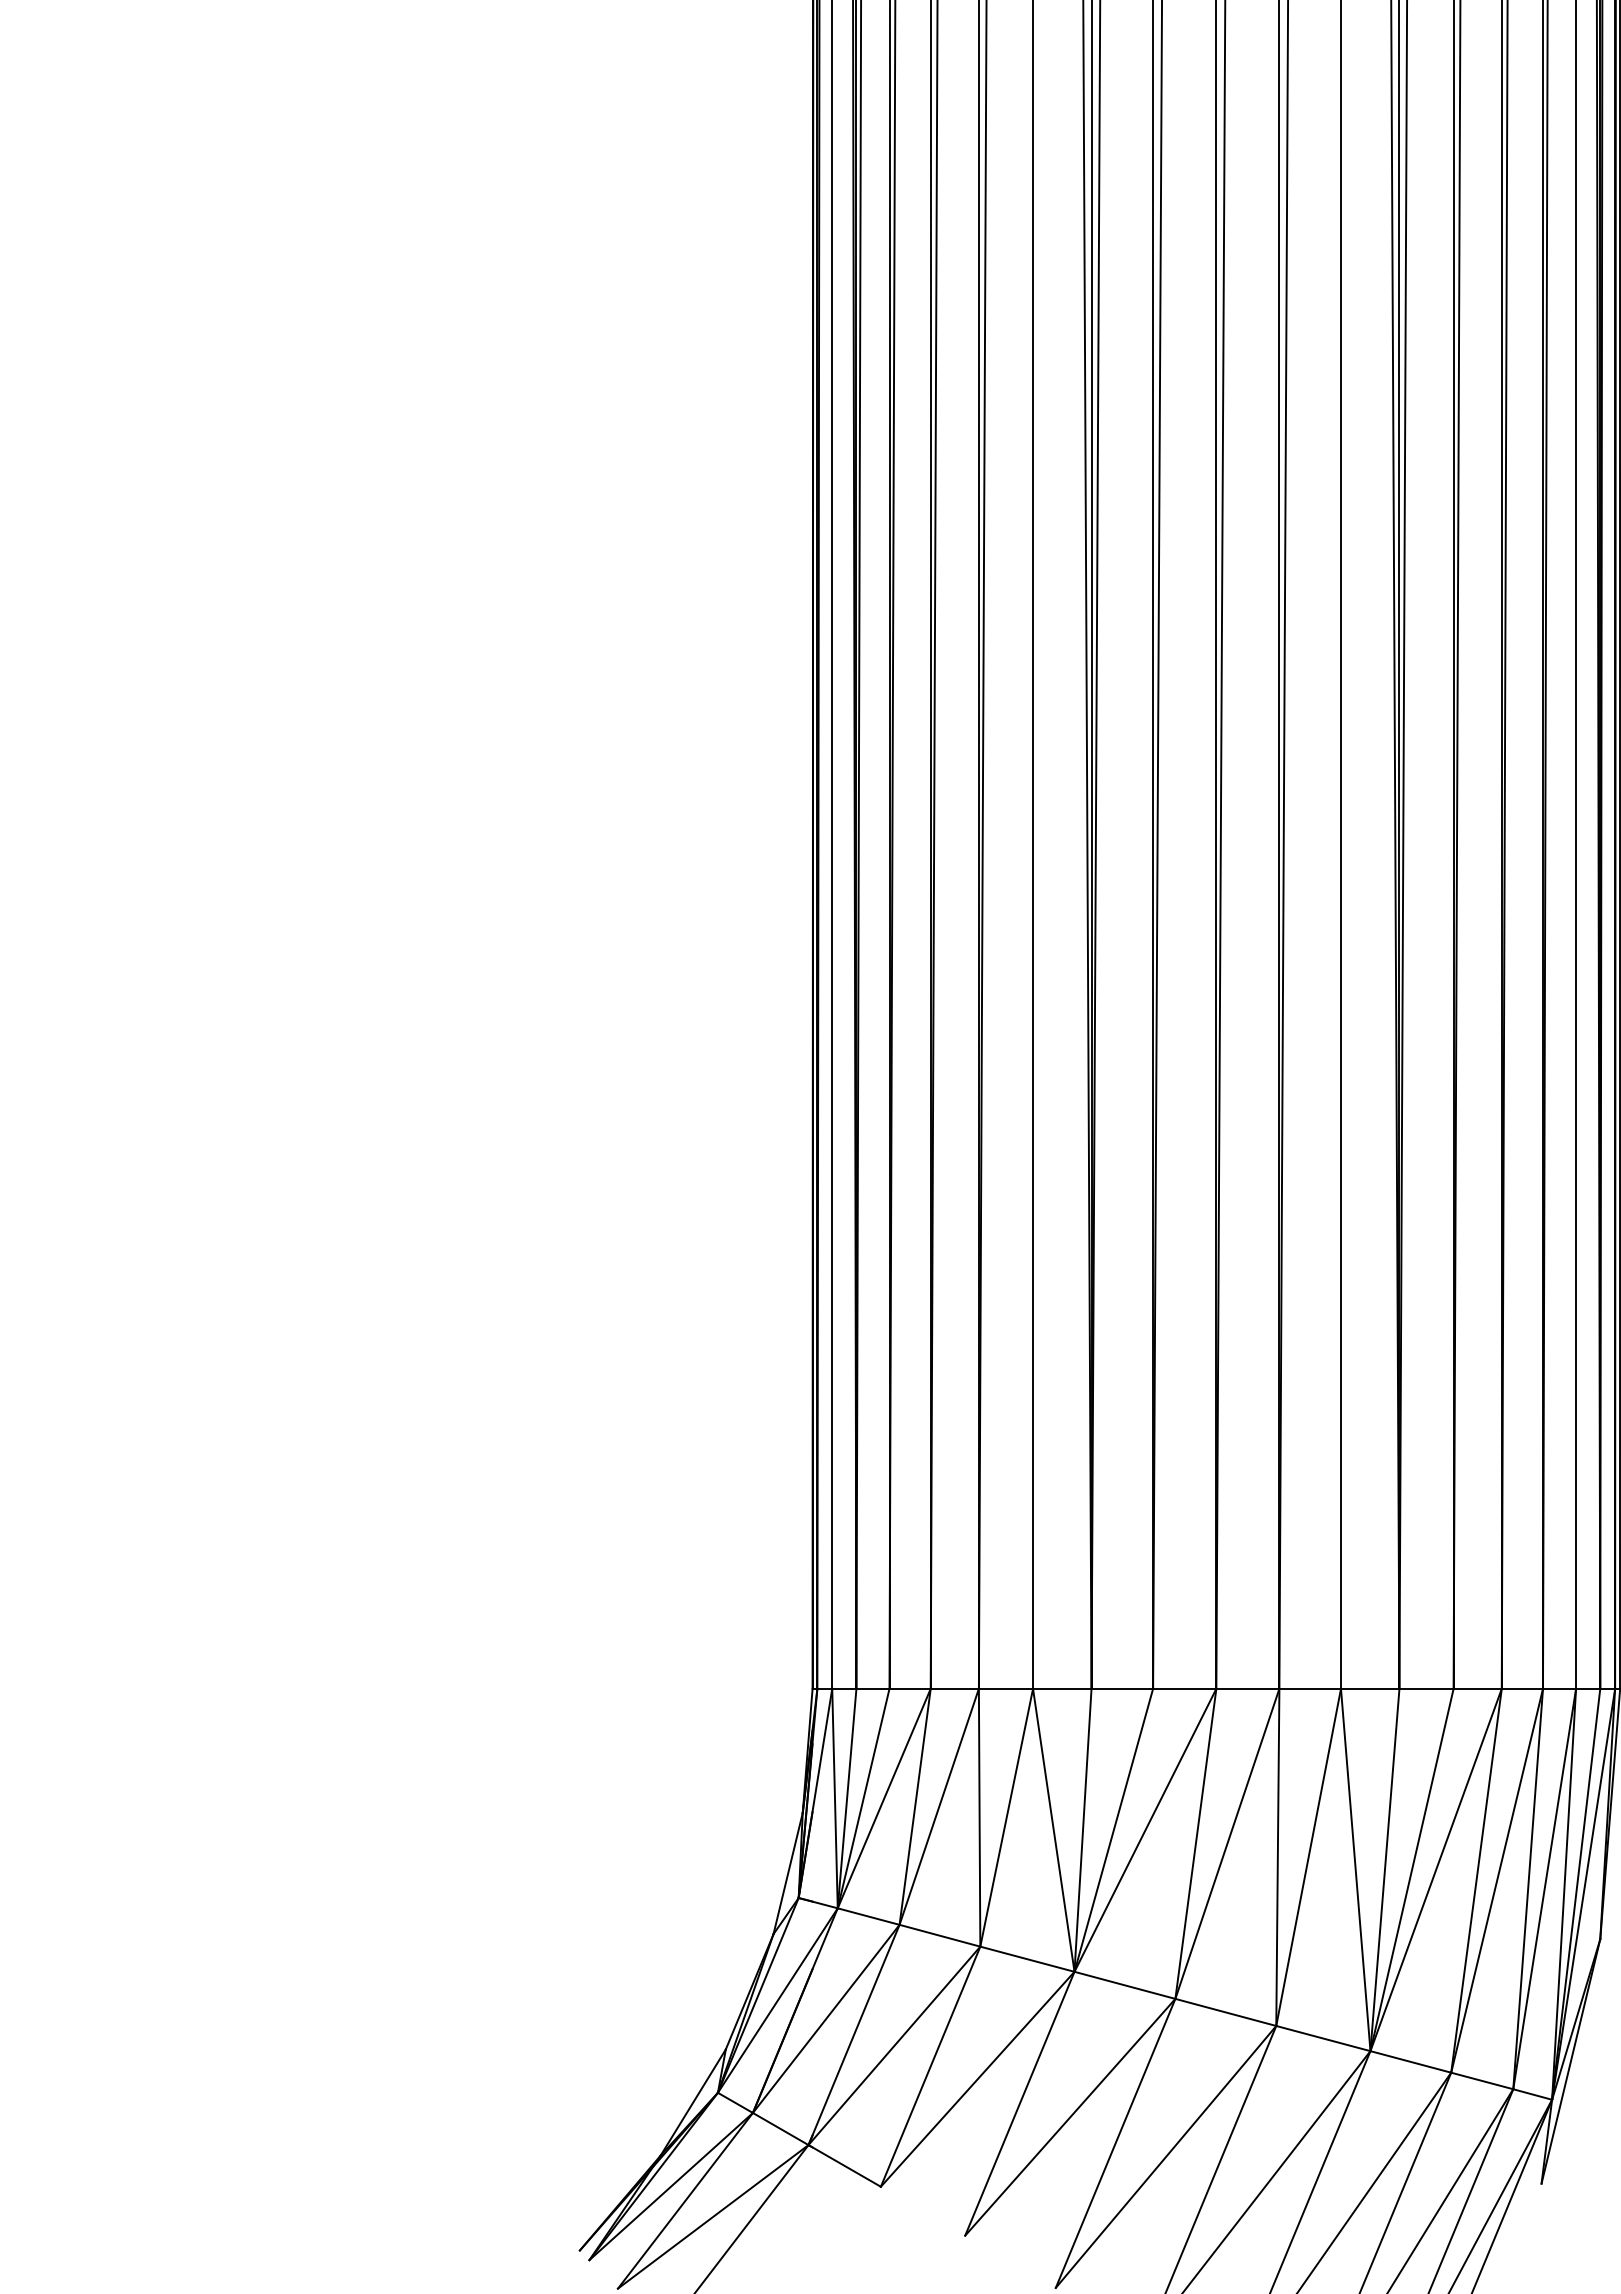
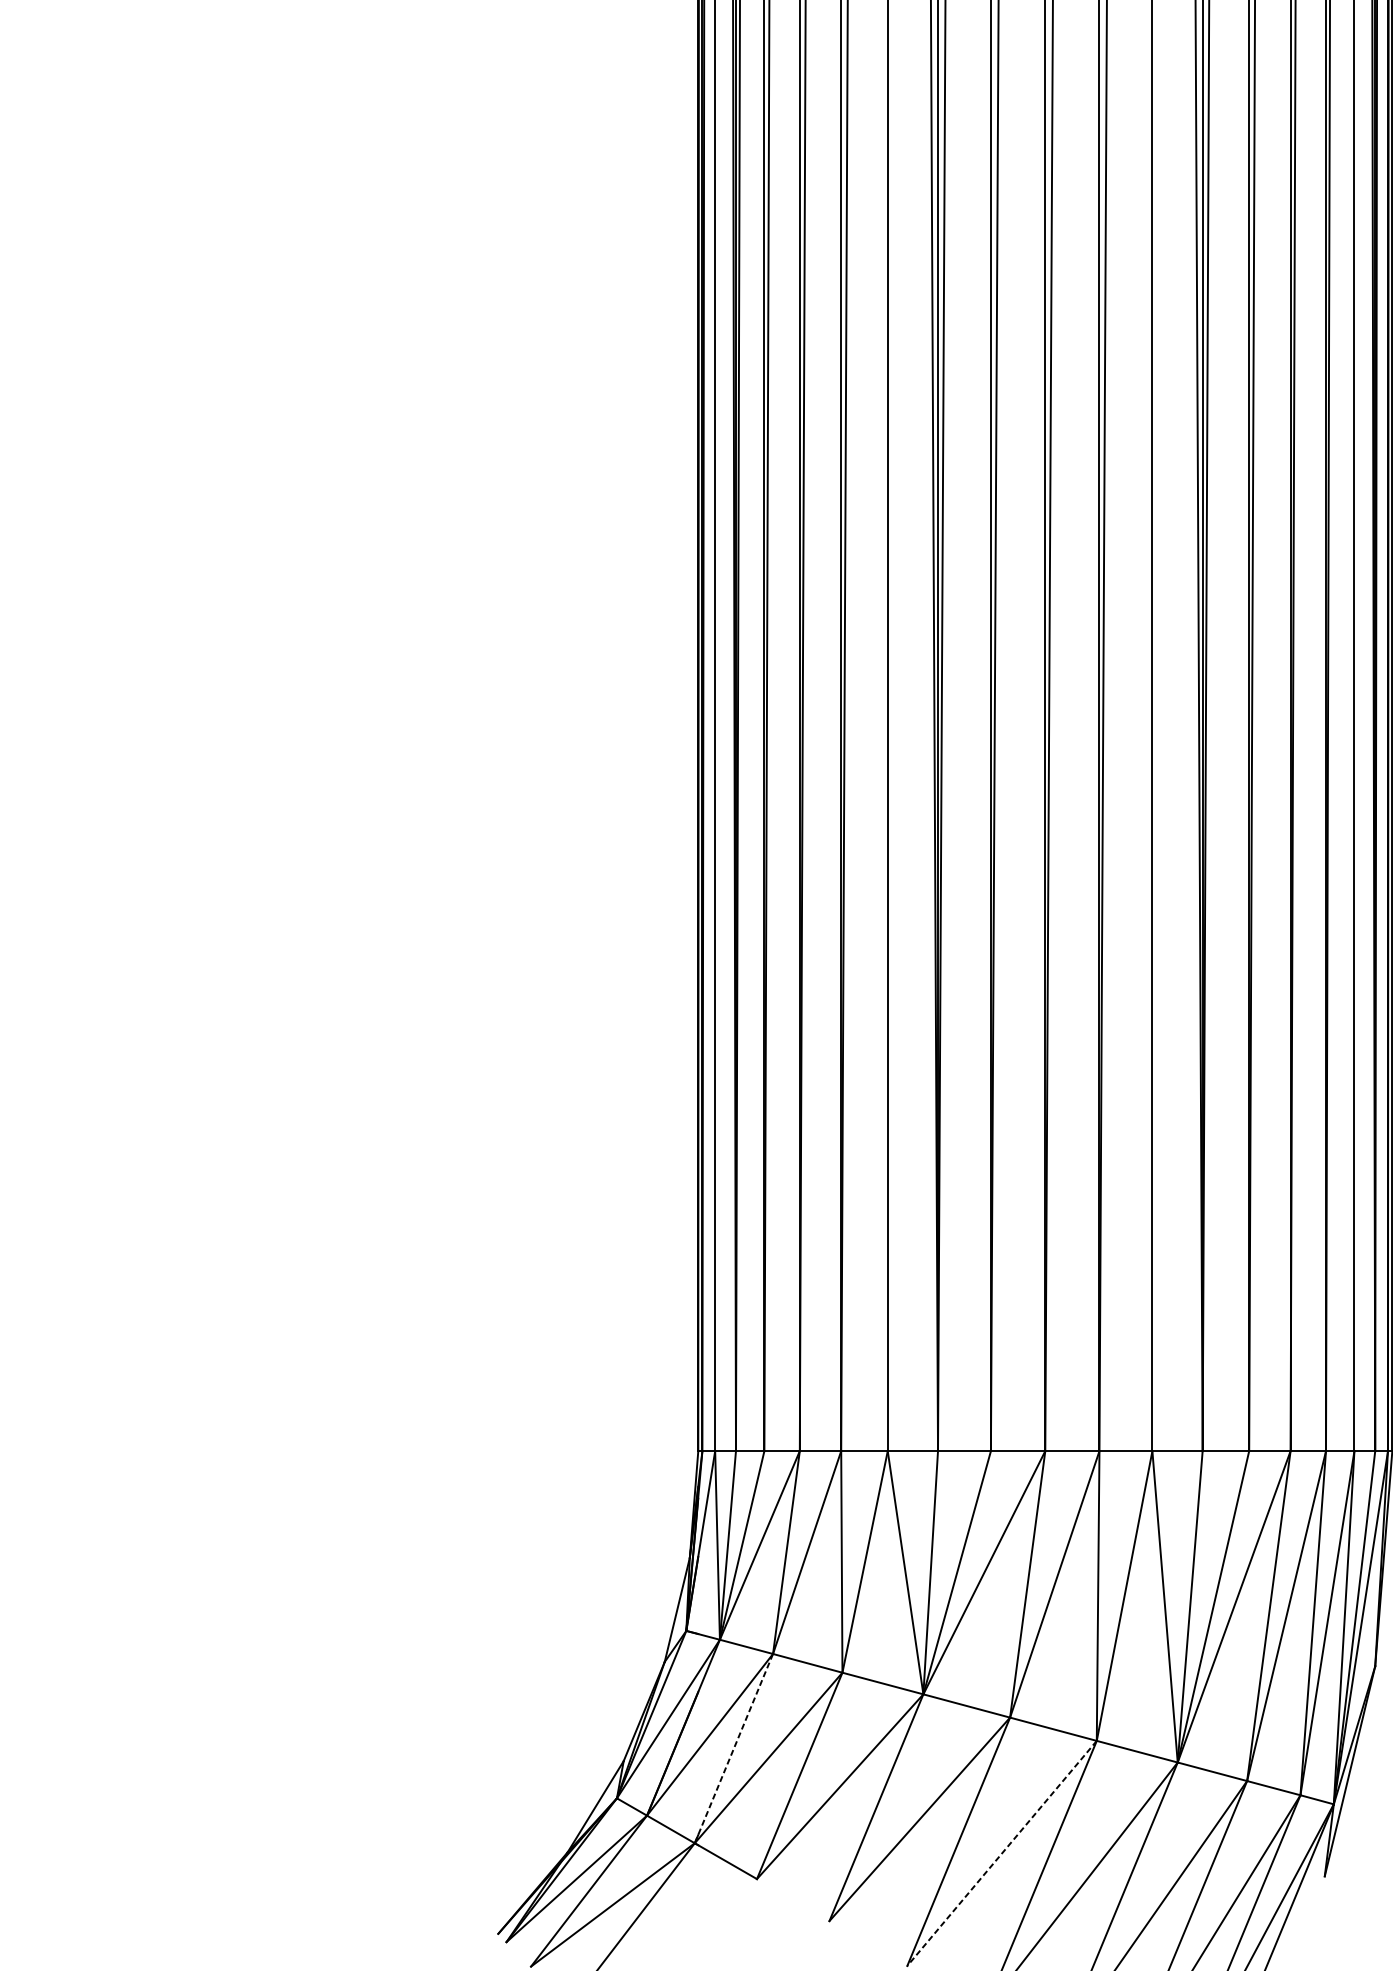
line: (853, 2035) -> (733, 1749), solid -> dashed
line: (1165, 2157) -> (1001, 1853), solid -> dashed

